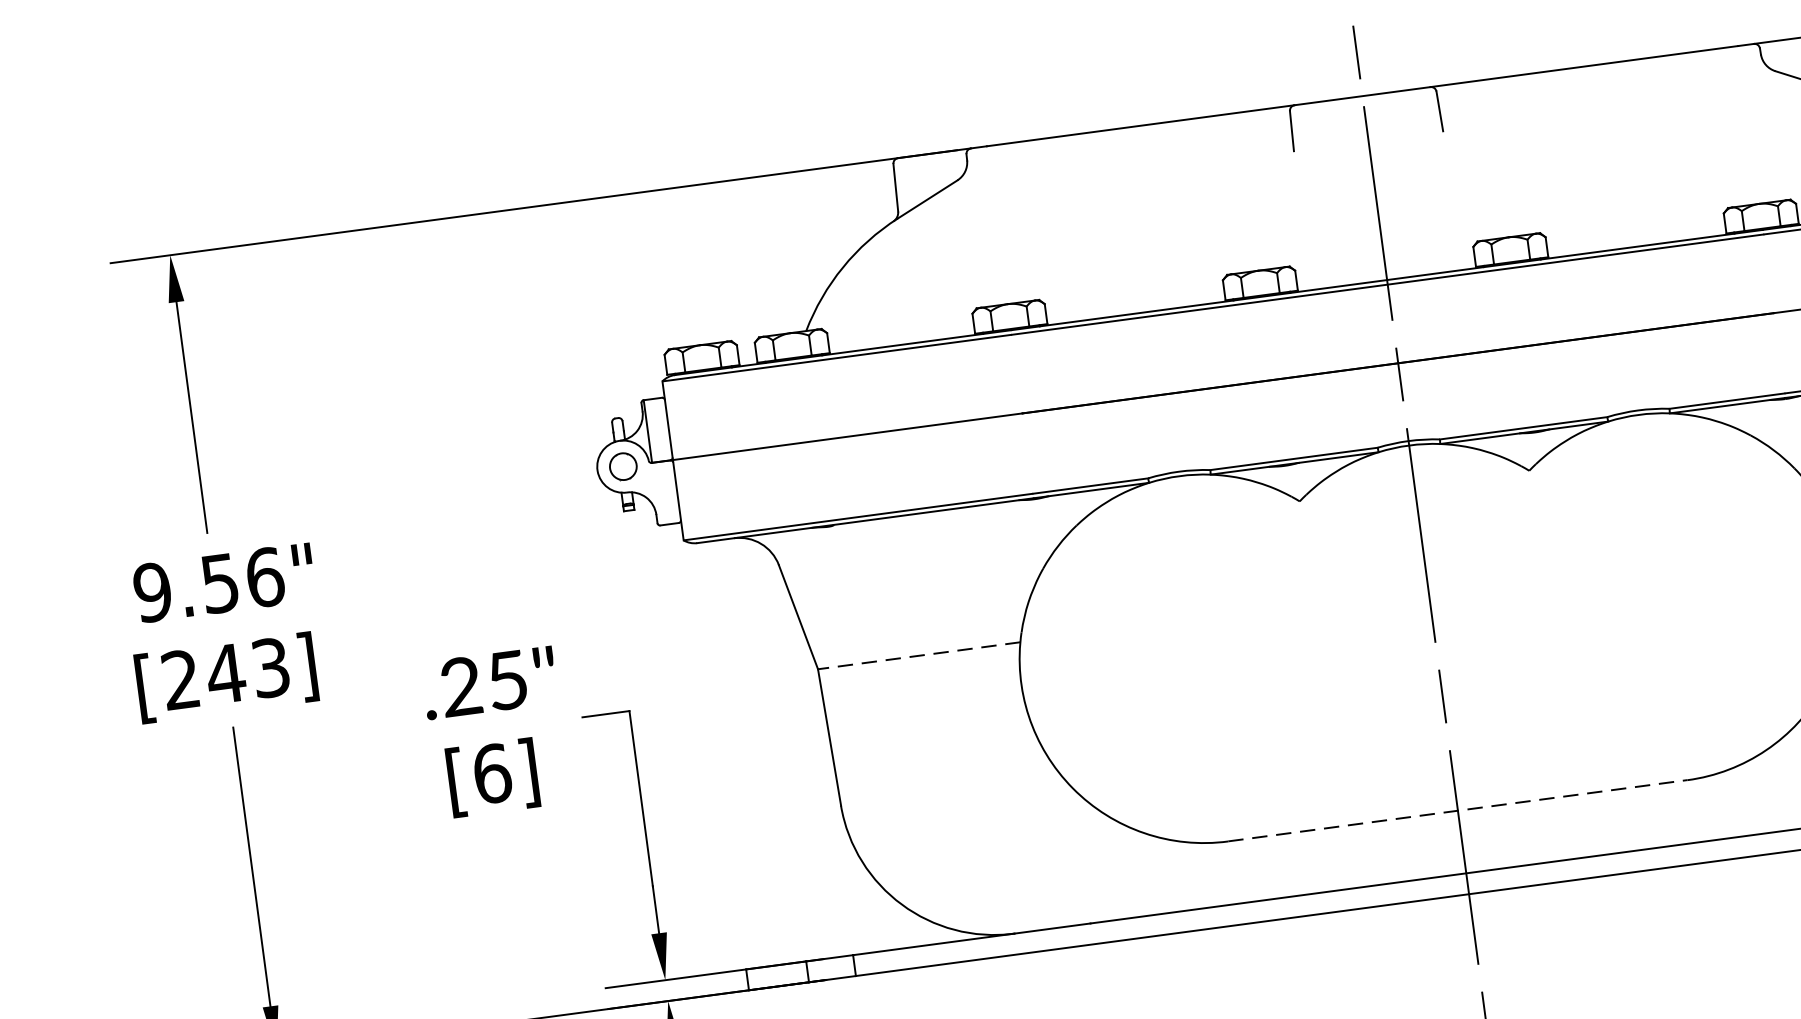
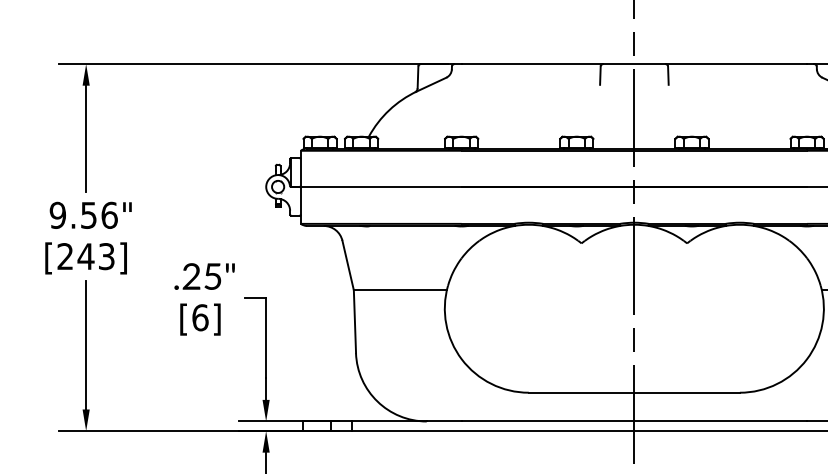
line: (919, 656) -> (400, 290), dashed -> solid
line: (1458, 810) -> (634, 392), dashed -> solid

